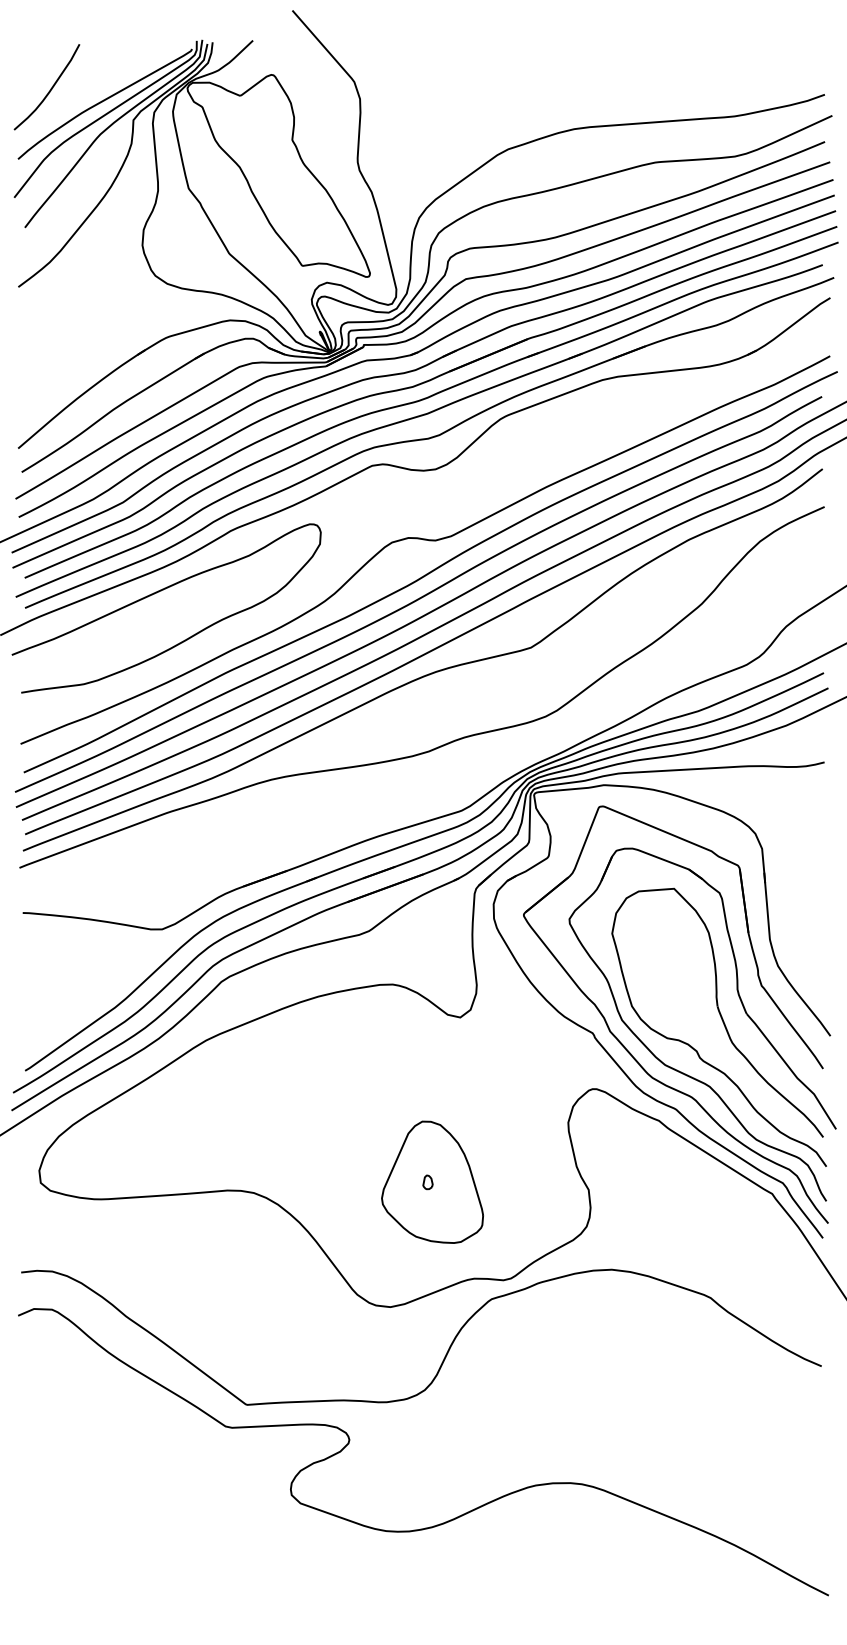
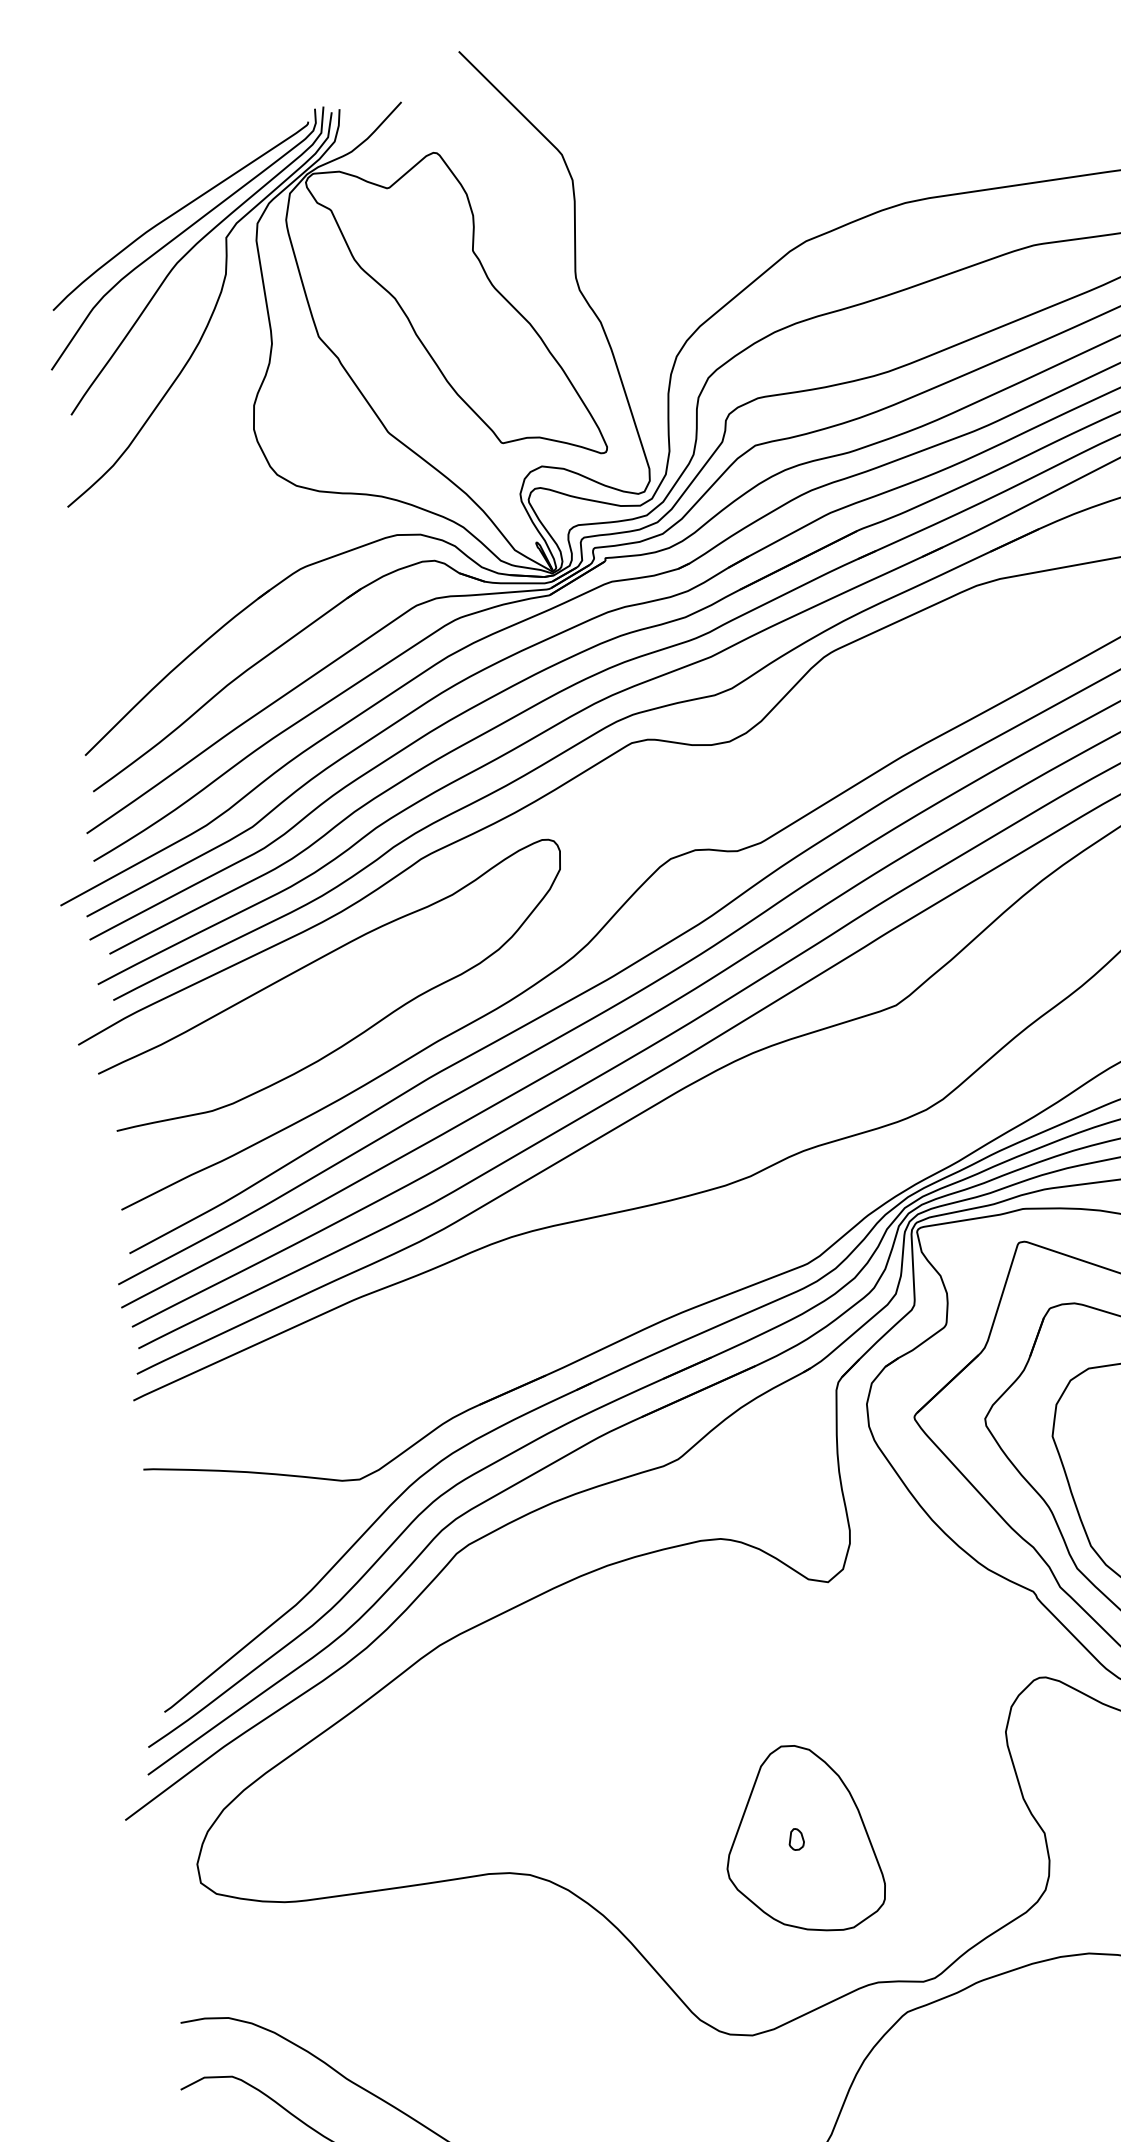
curve: (50, 88) -> (95, 198), removed

